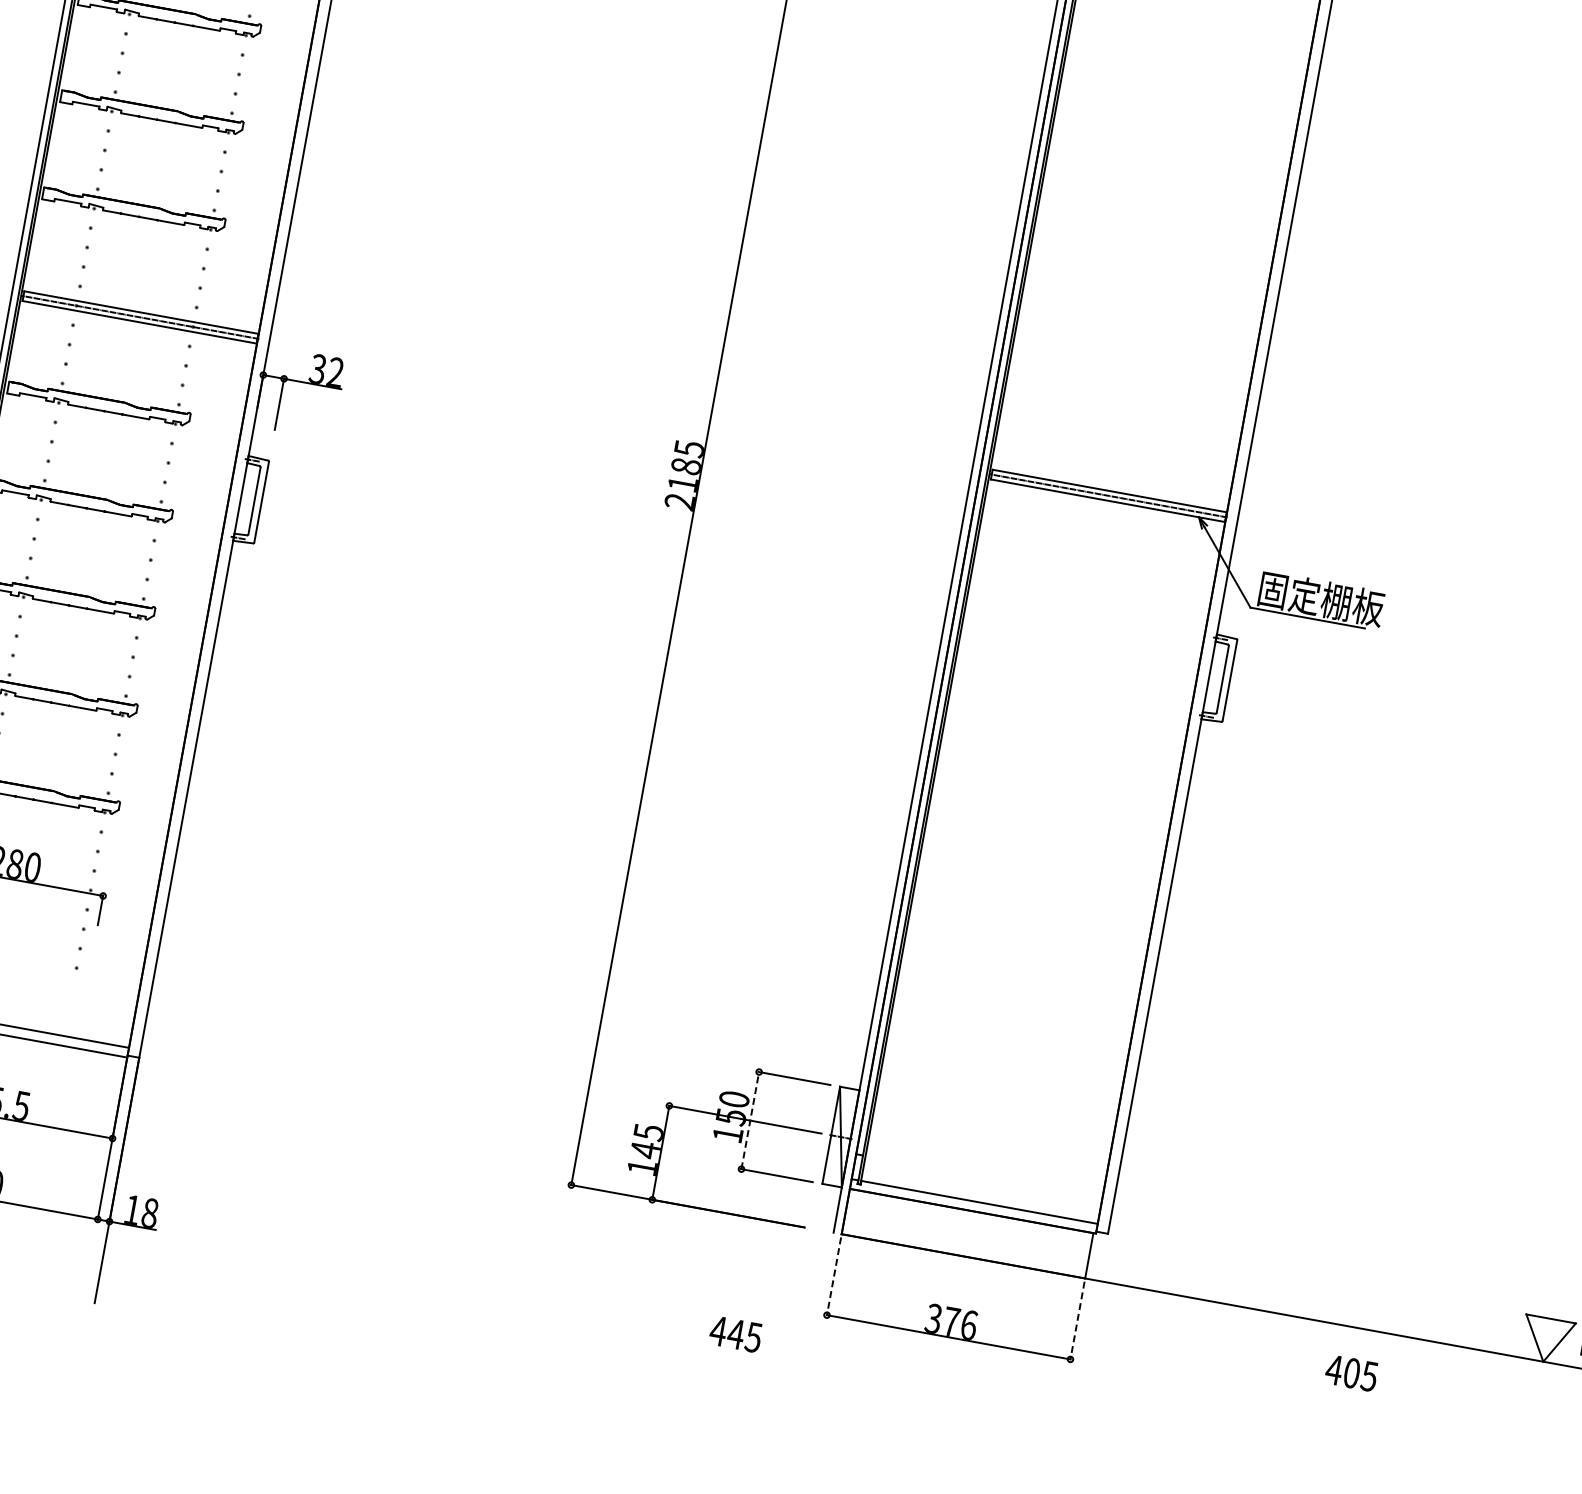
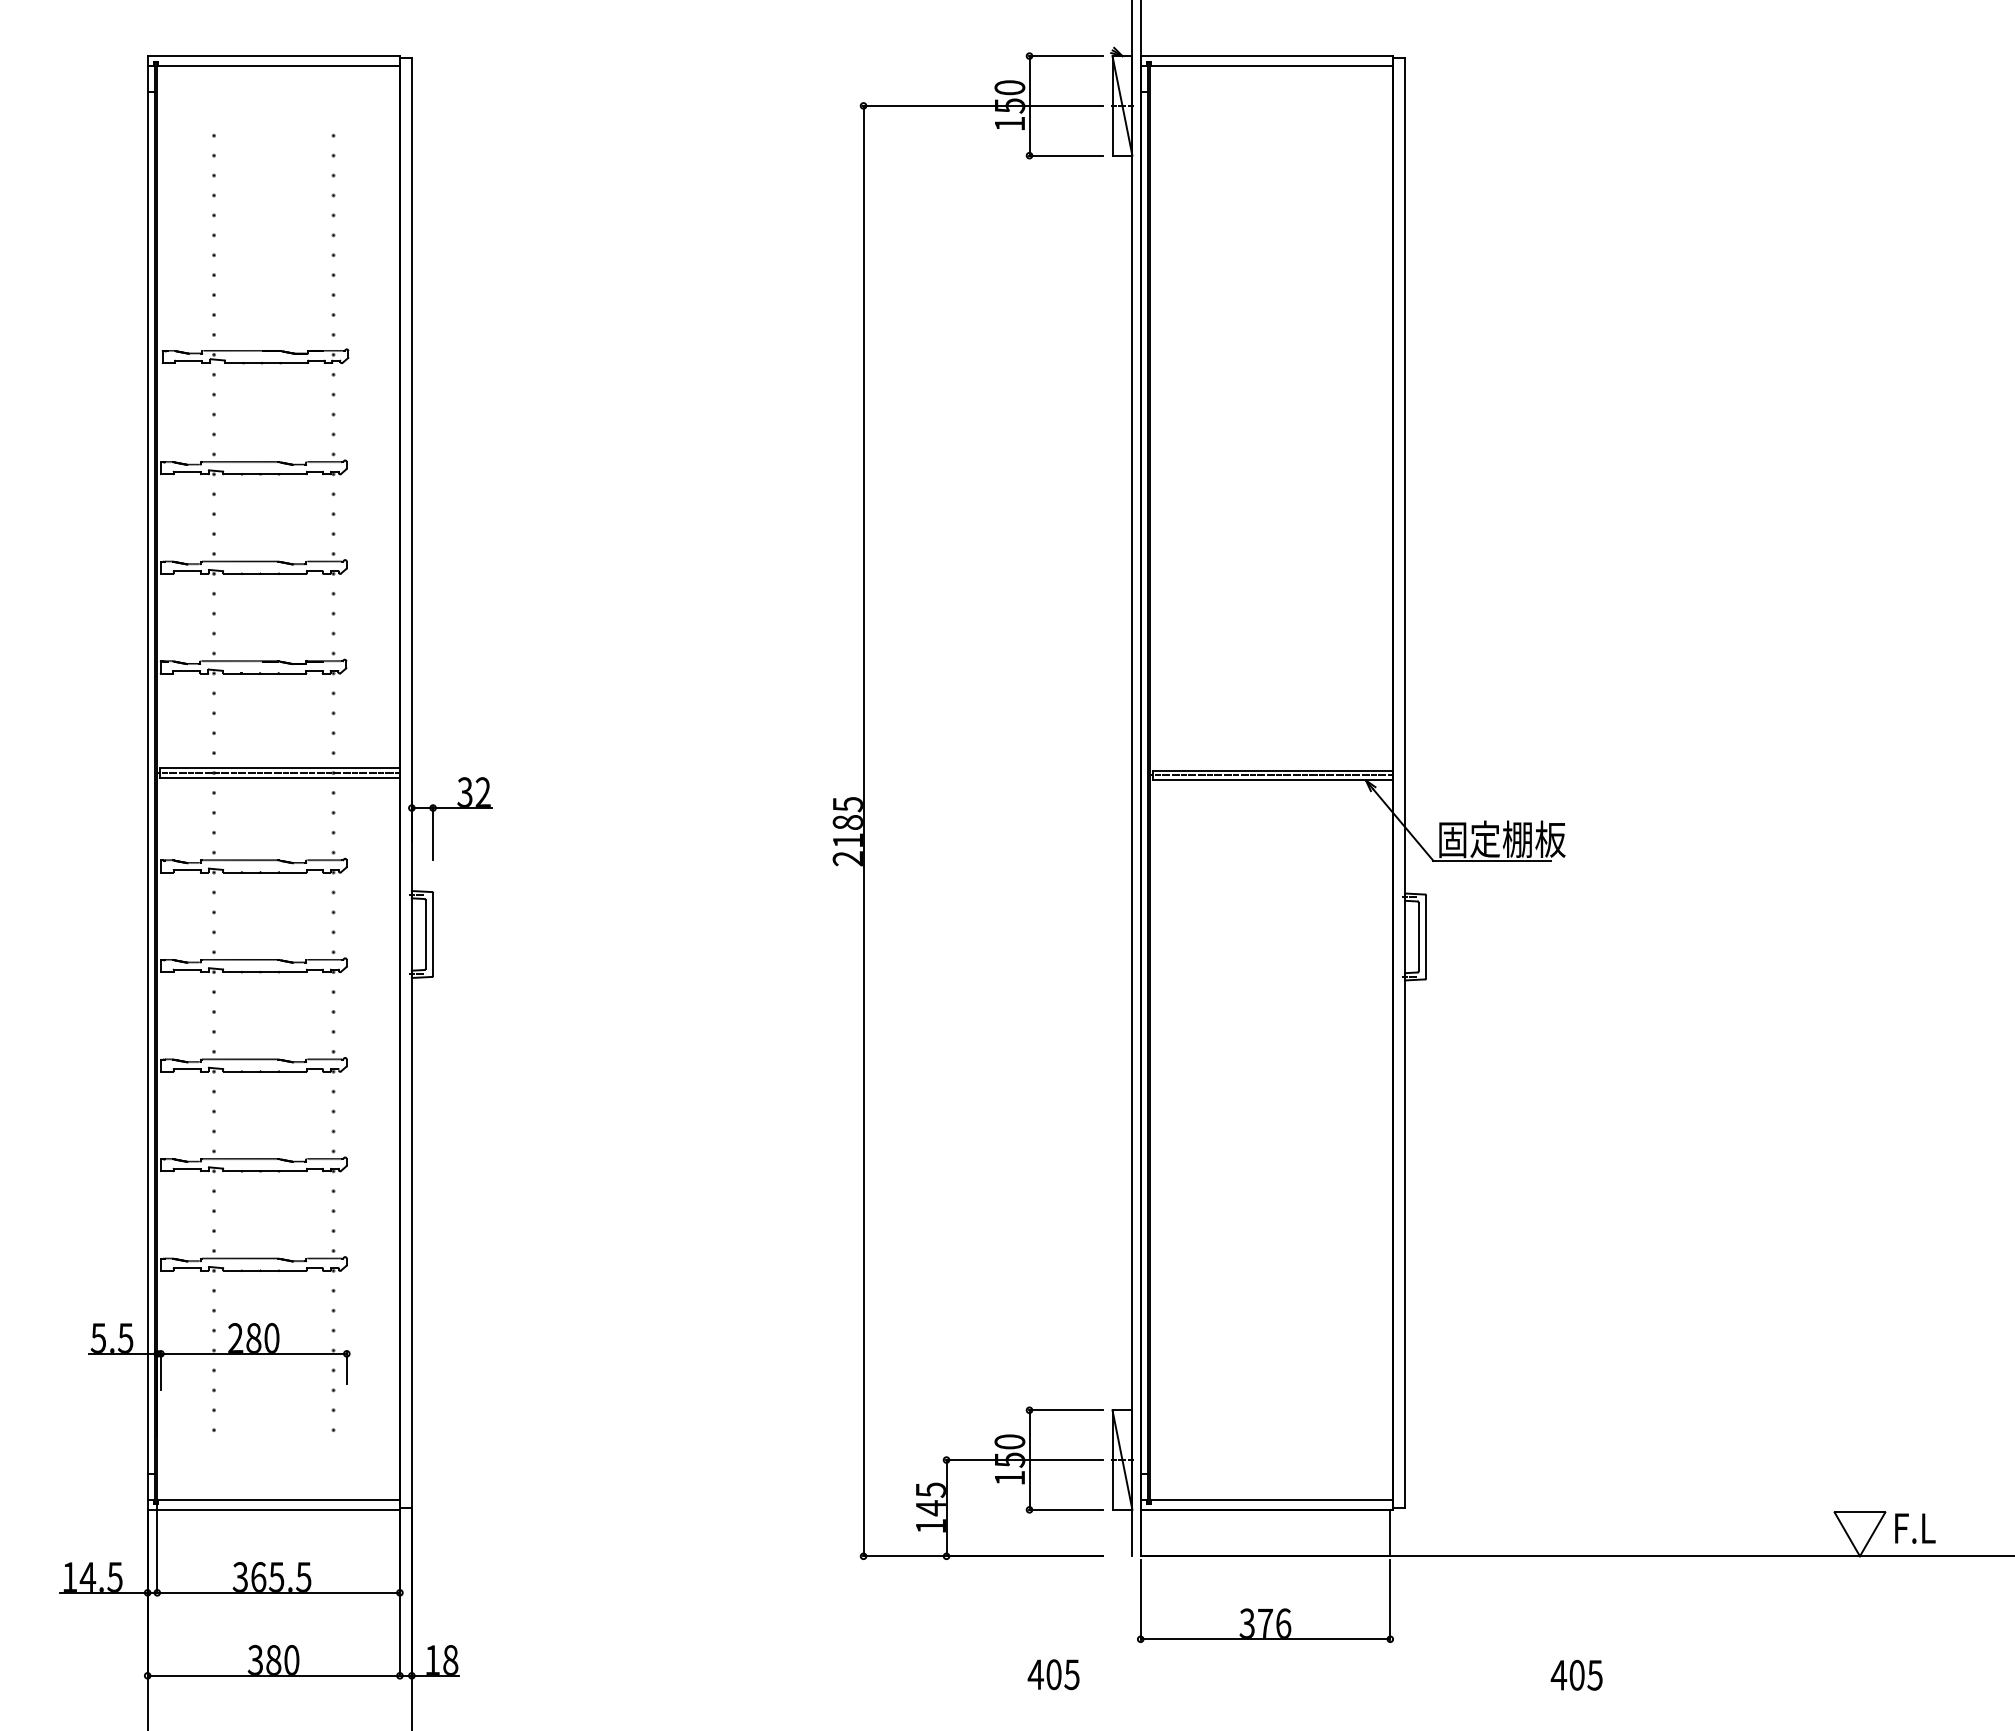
line: (750, 1121) -> (1029, 1460), dashed -> solid
line: (833, 1277) -> (1140, 1600), dashed -> solid
line: (1077, 1321) -> (1390, 1600), dashed -> solid
text: (735, 1334) -> (1053, 1674), 445 -> 405
text: (1351, 1373) -> (1576, 1675), moved

